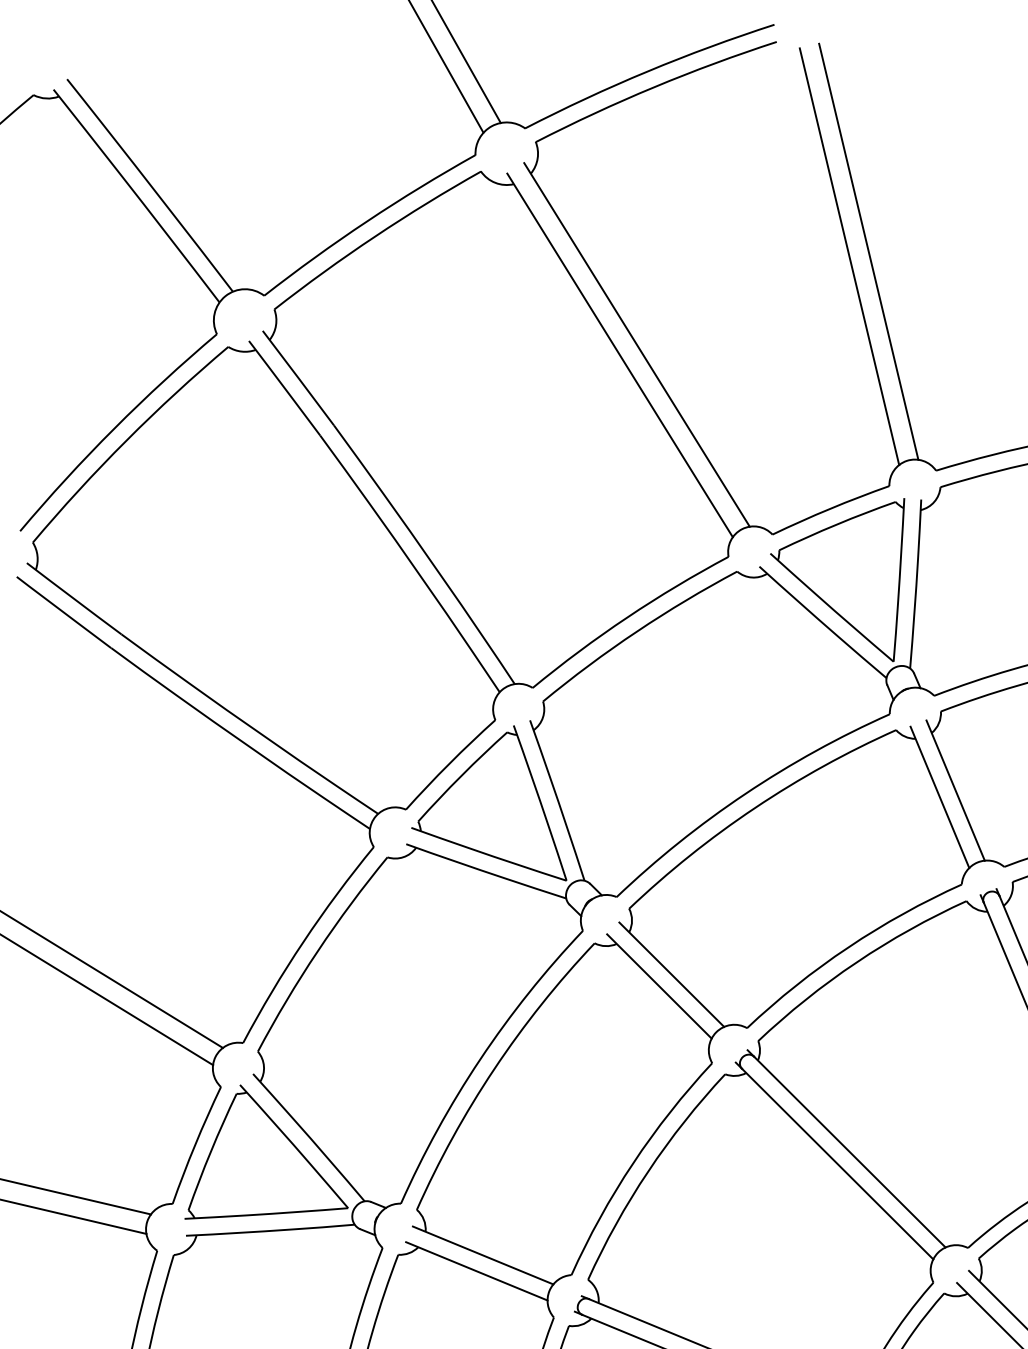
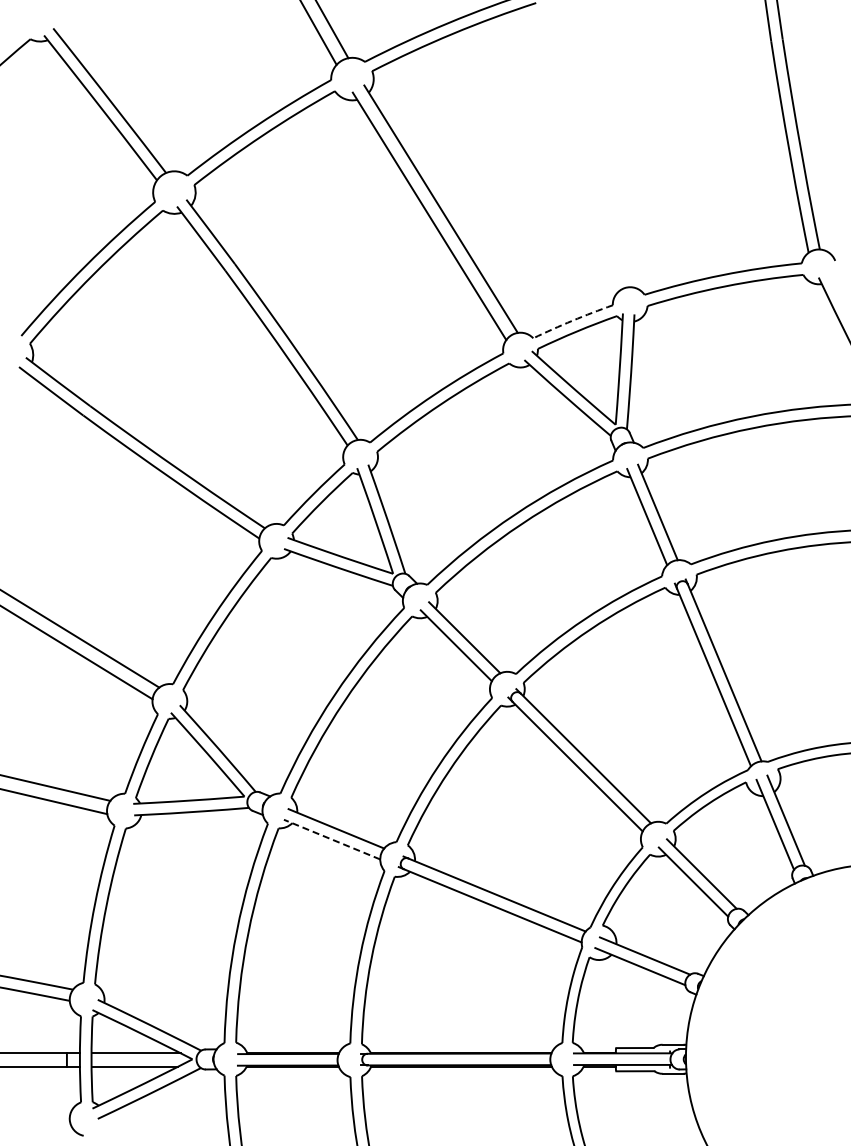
line: (868, 251) -> (598, 145), removed
line: (849, 257) -> (585, 149), removed
arc: (830, 508) -> (572, 320), solid -> dashed
line: (475, 1271) -> (331, 839), solid -> dashed

